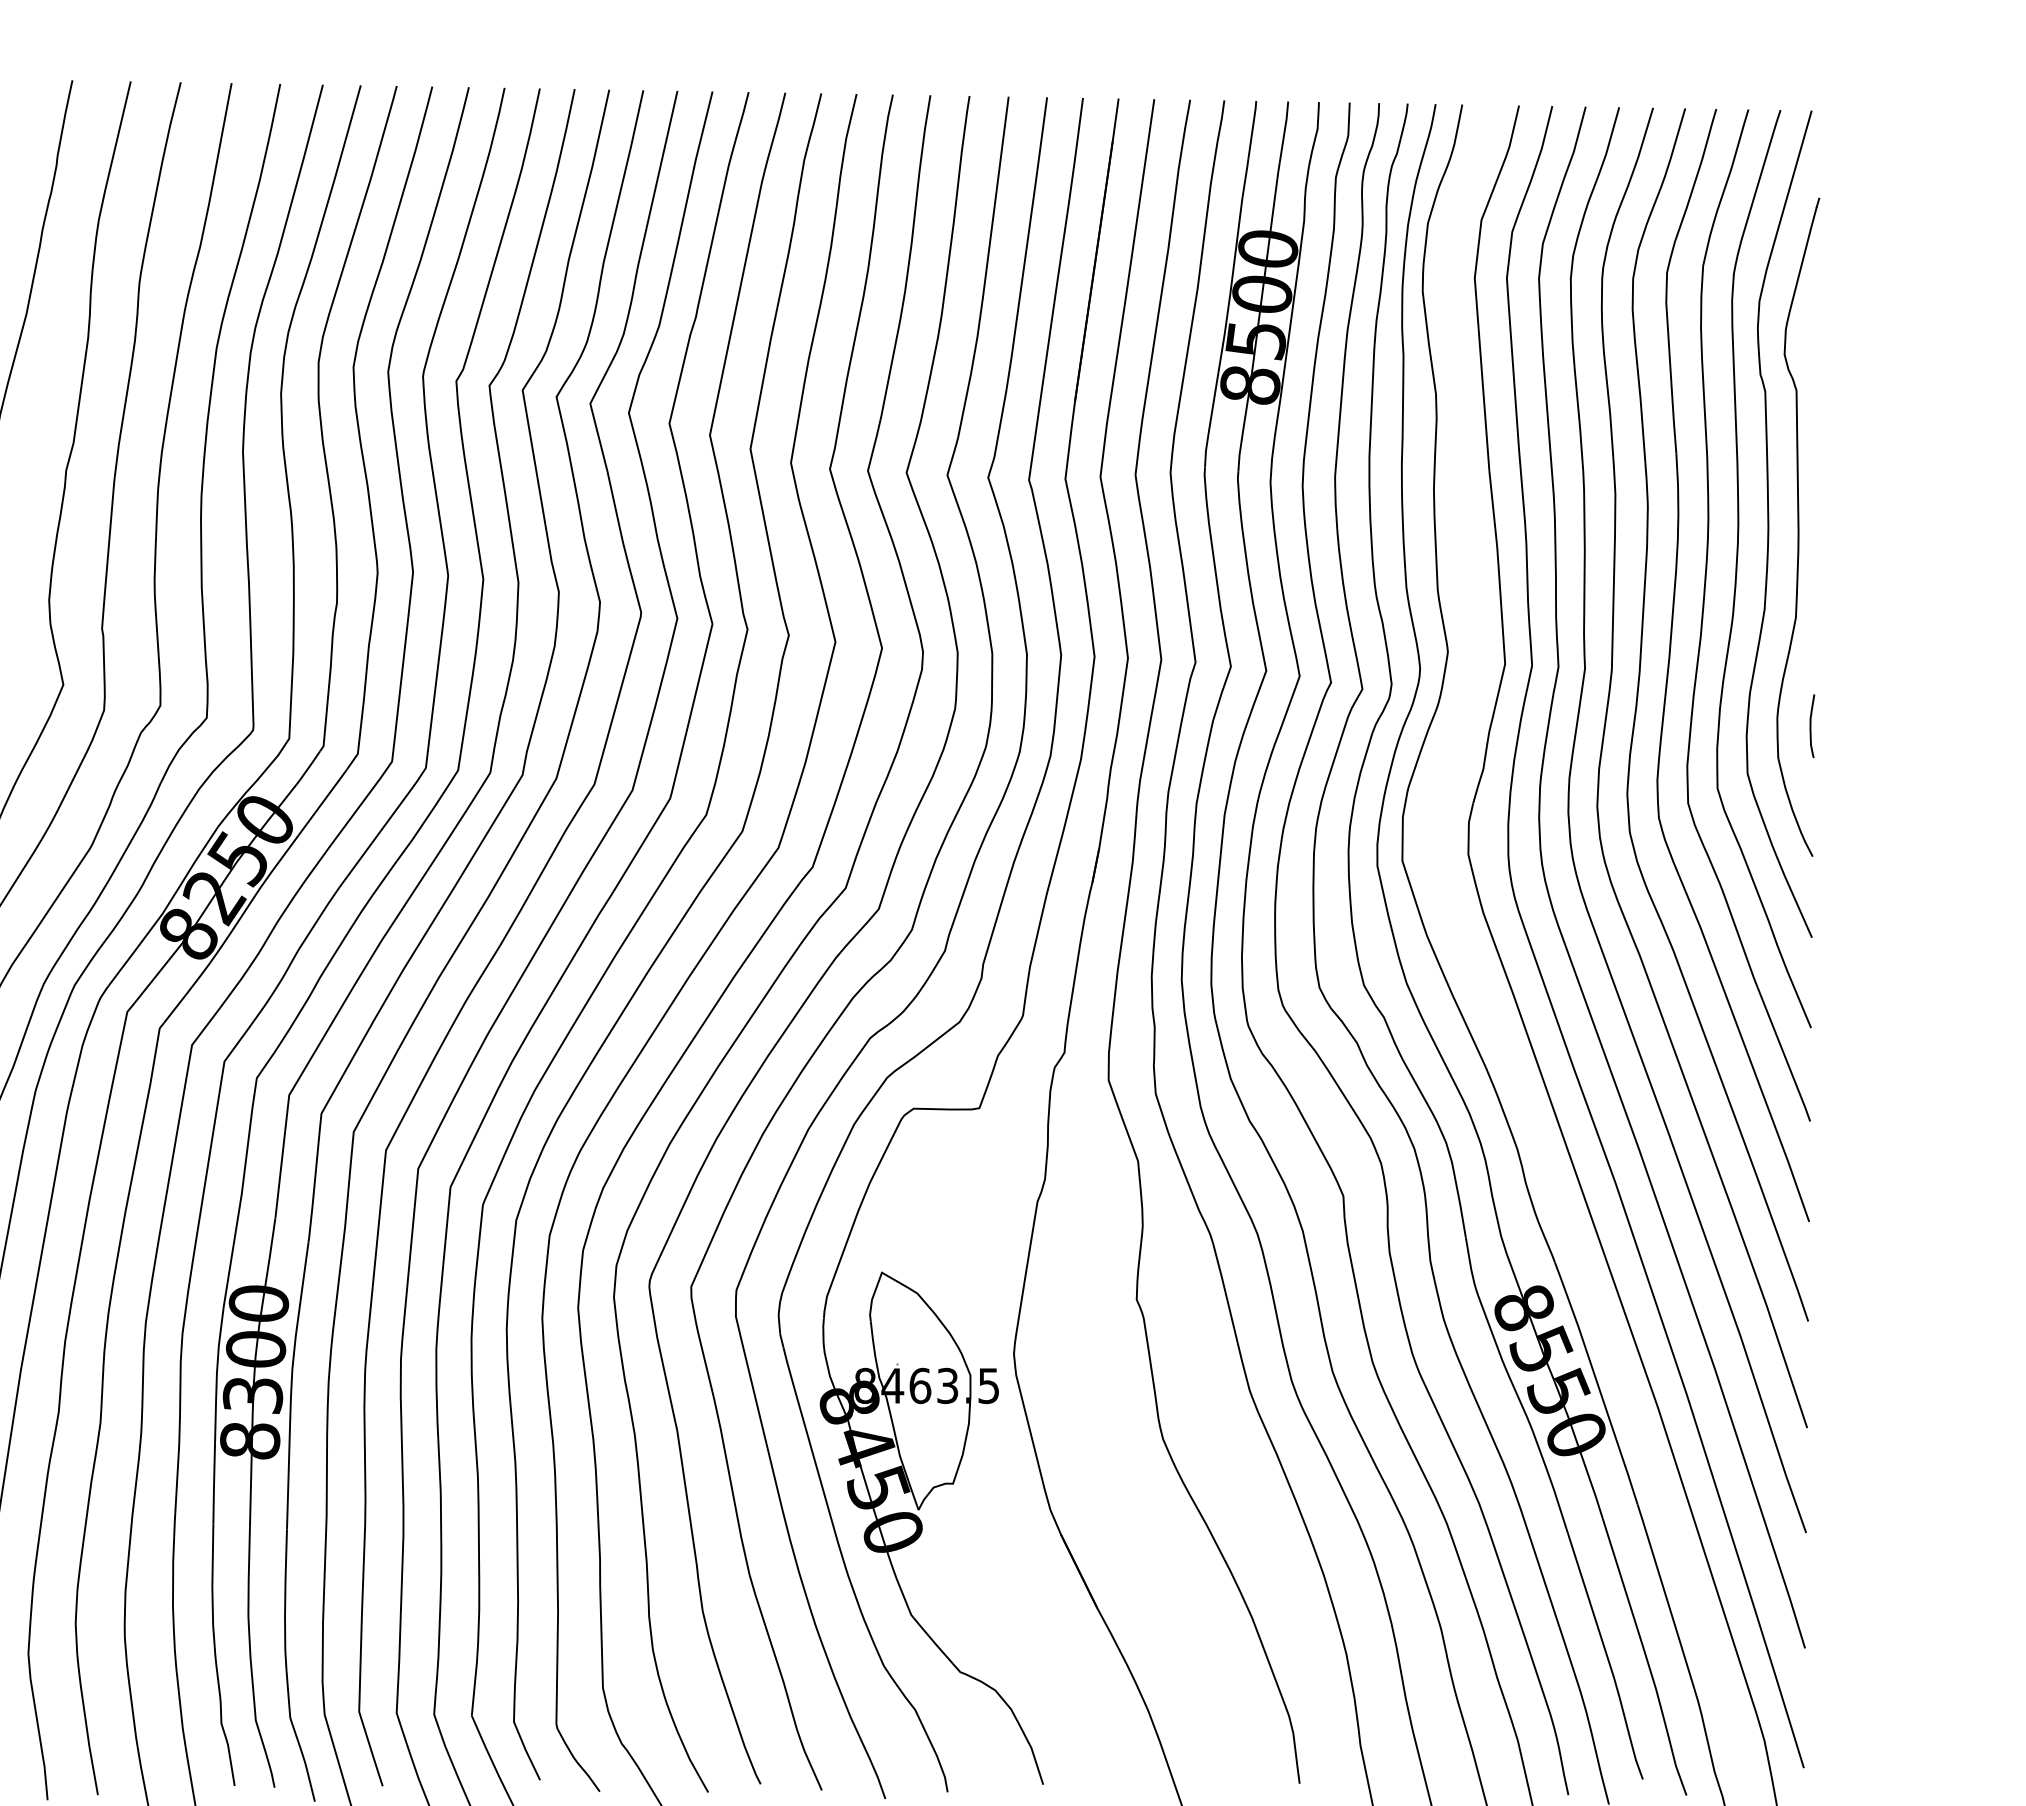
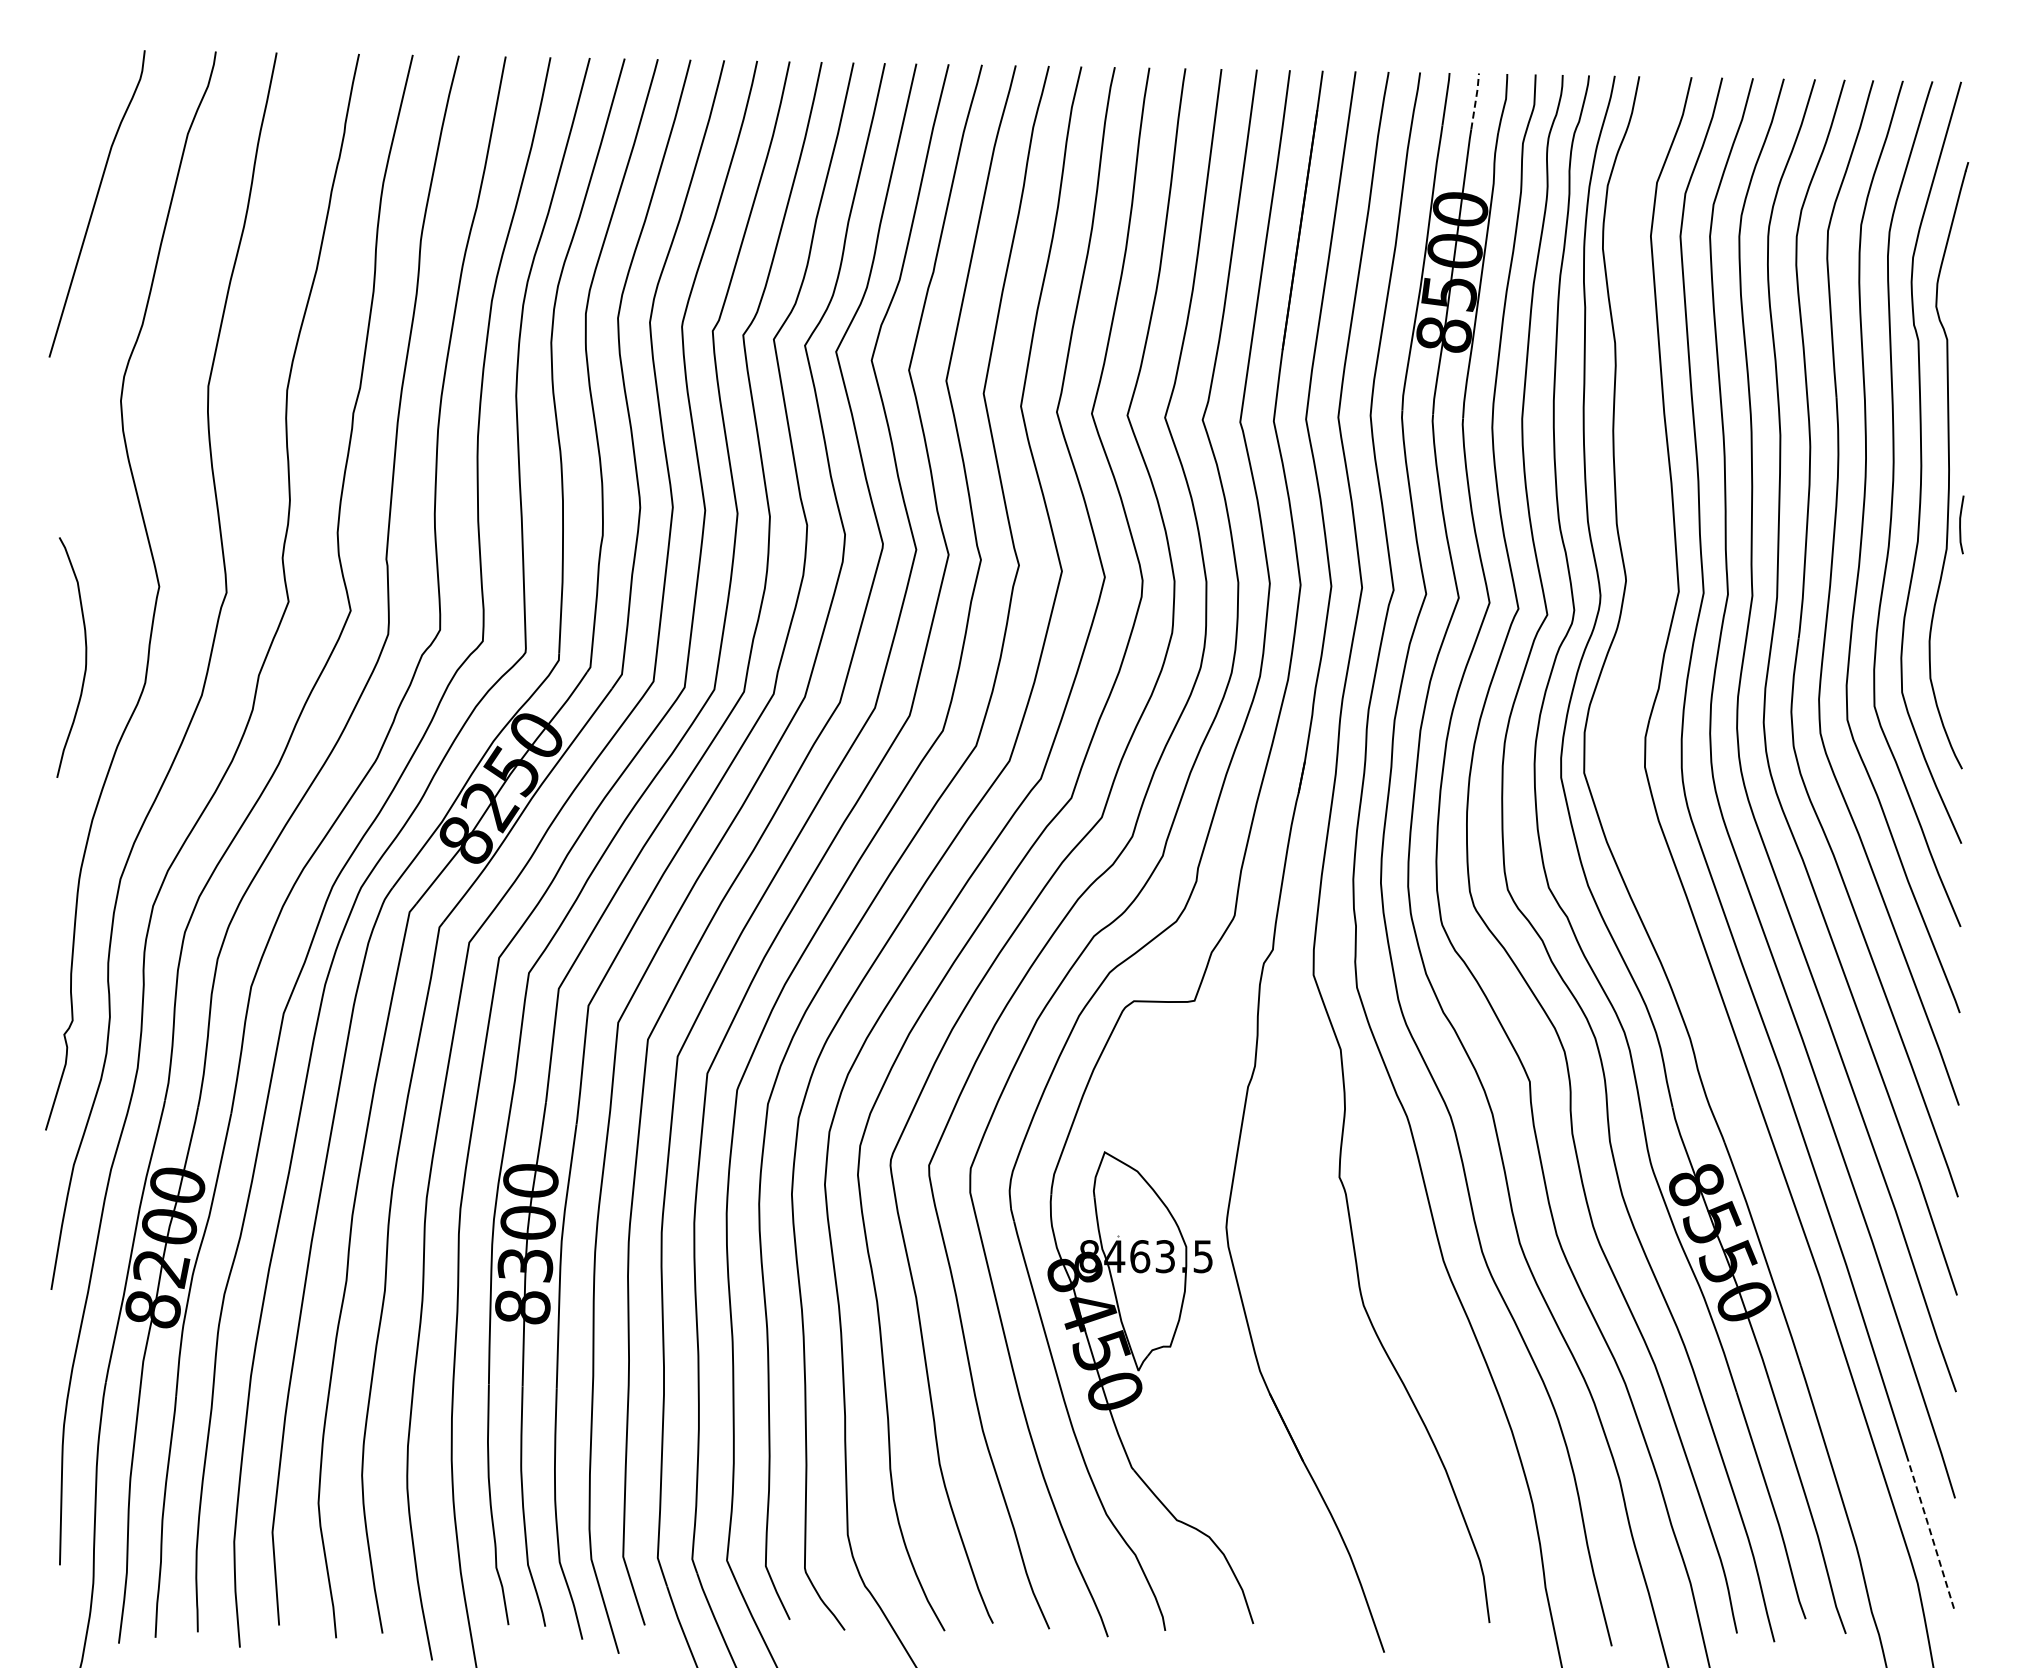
line: (1284, 130) -> (1475, 100), solid -> dashed
curve: (1810, 725) -> (1960, 524), moved
line: (1779, 1687) -> (1931, 1534), solid -> dashed

